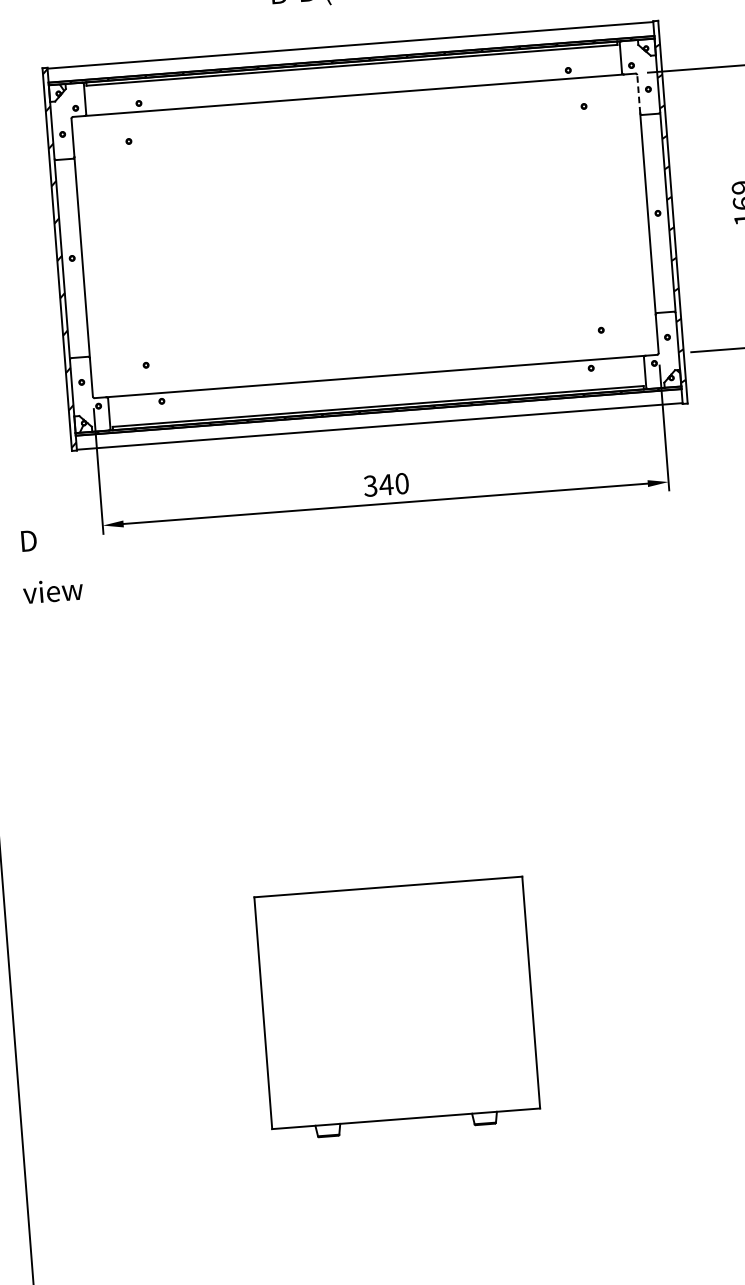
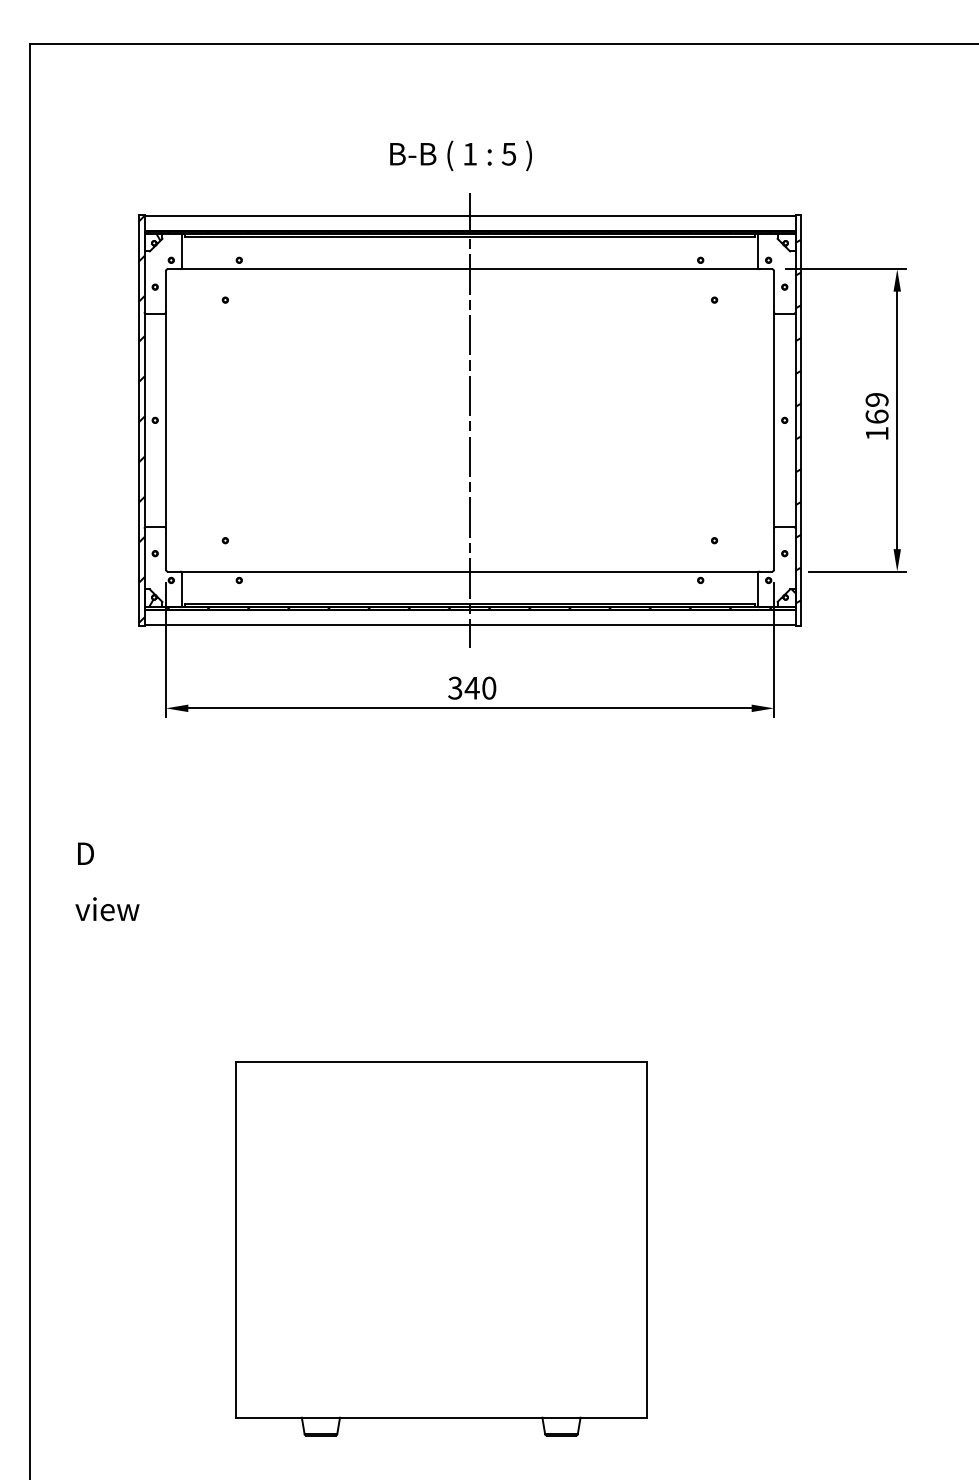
line: (639, 94) -> (774, 291), dashed -> solid
line: (365, 235) -> (470, 420), added
text: (51, 565) -> (107, 881), moved
part: (397, 1008) -> (441, 1248), size x1.43

